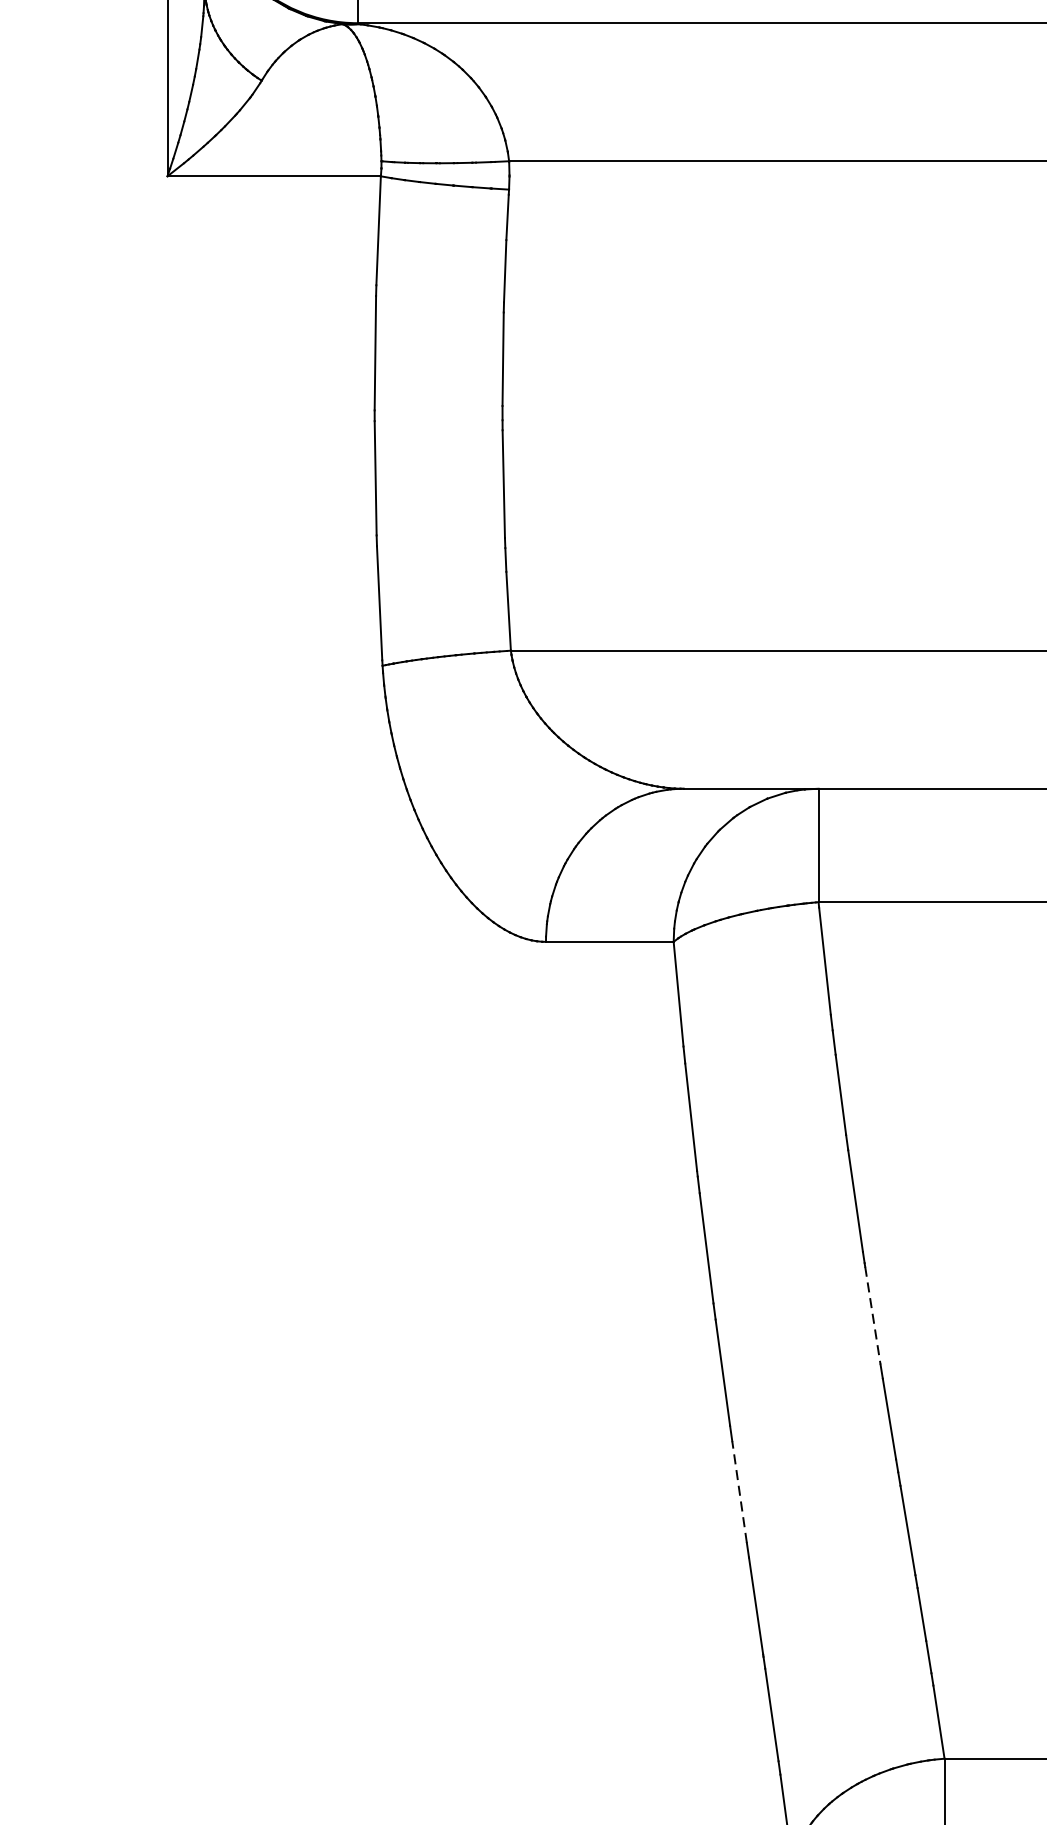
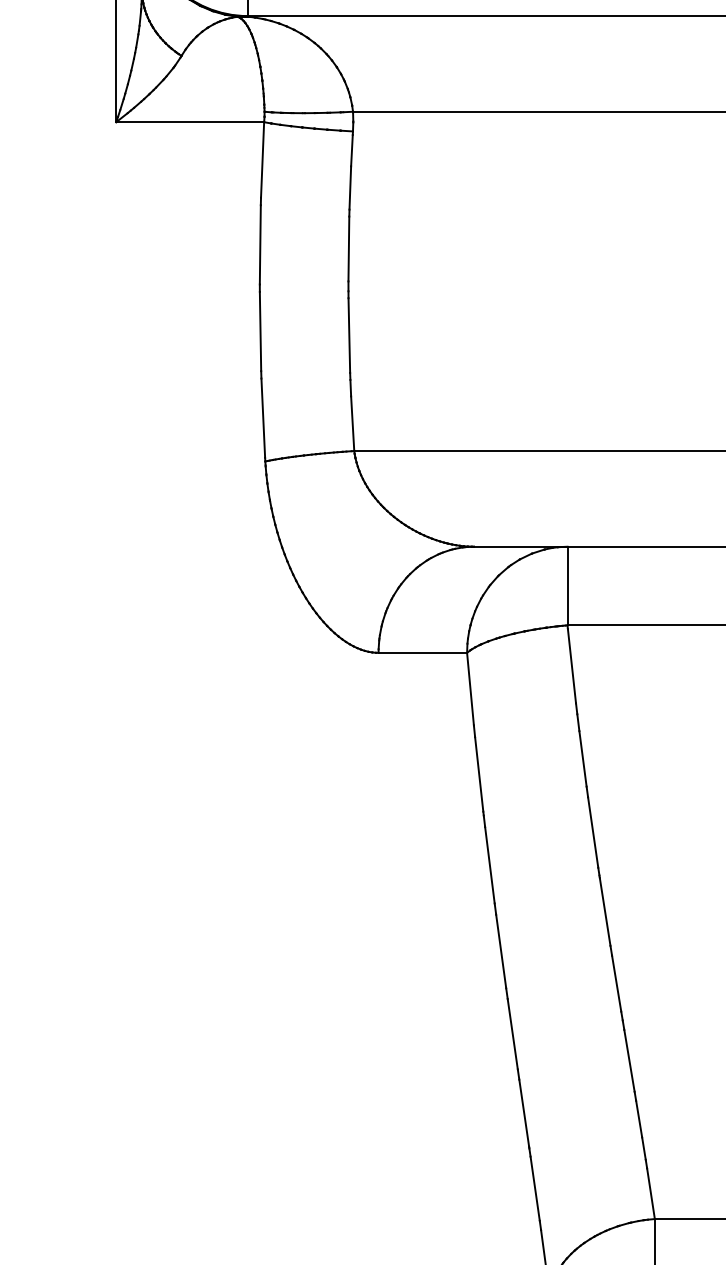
line: (873, 1316) -> (605, 912), dashed -> solid
line: (739, 1492) -> (512, 1034), dashed -> solid

